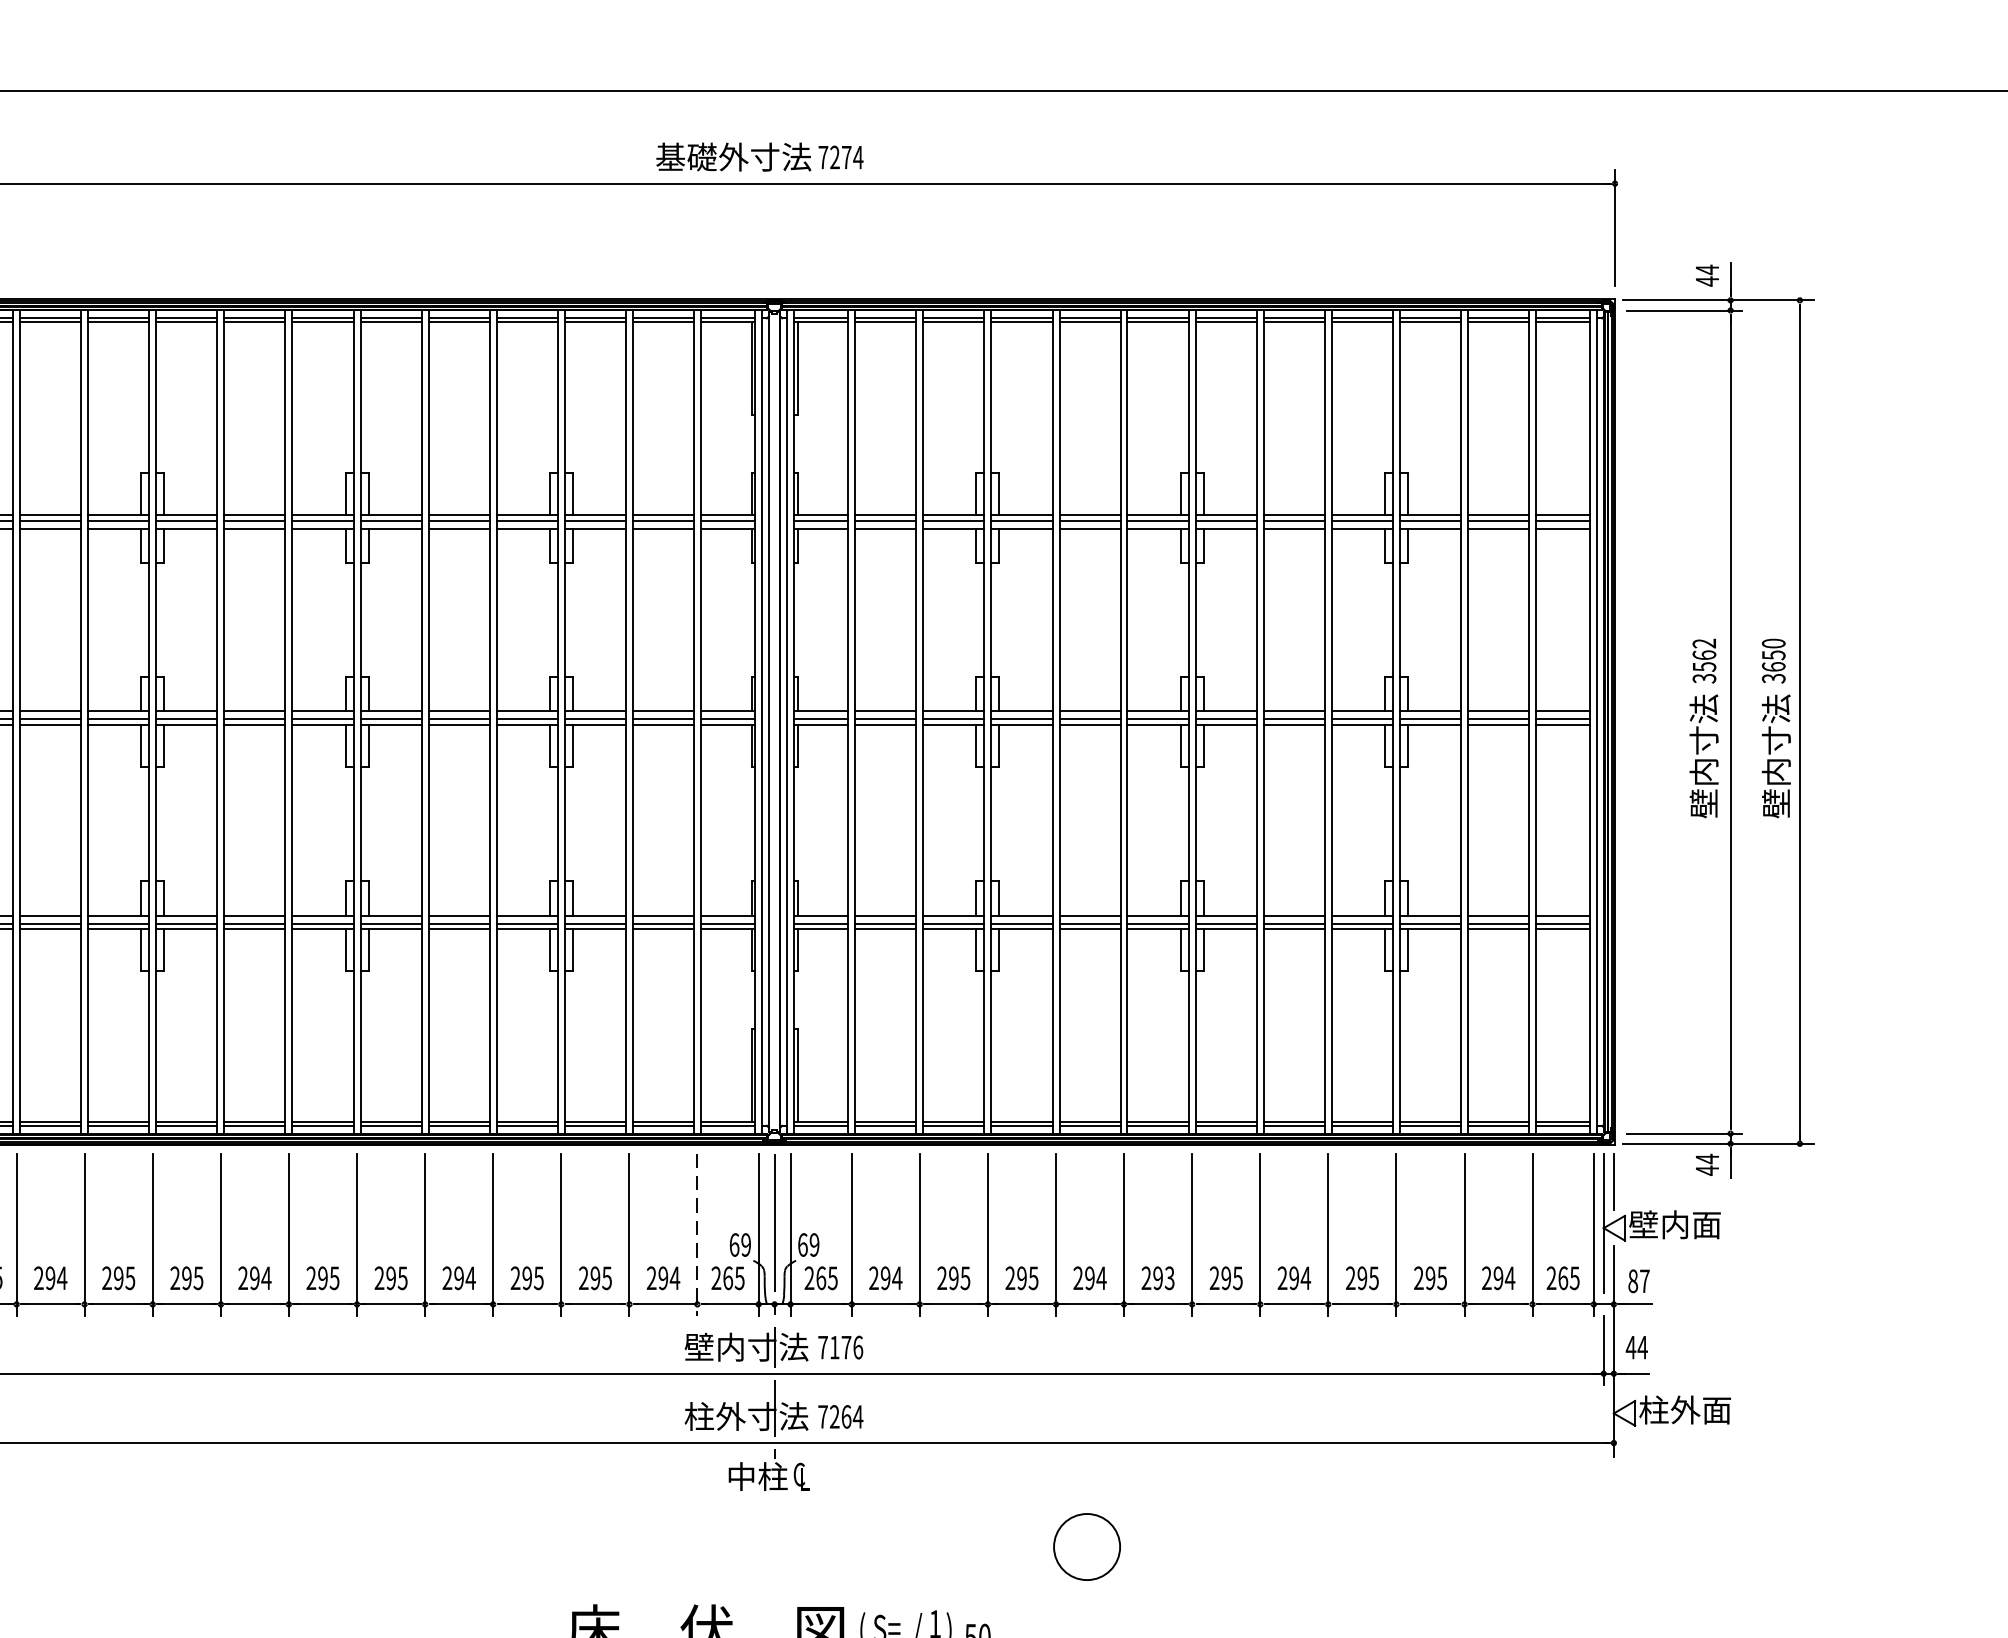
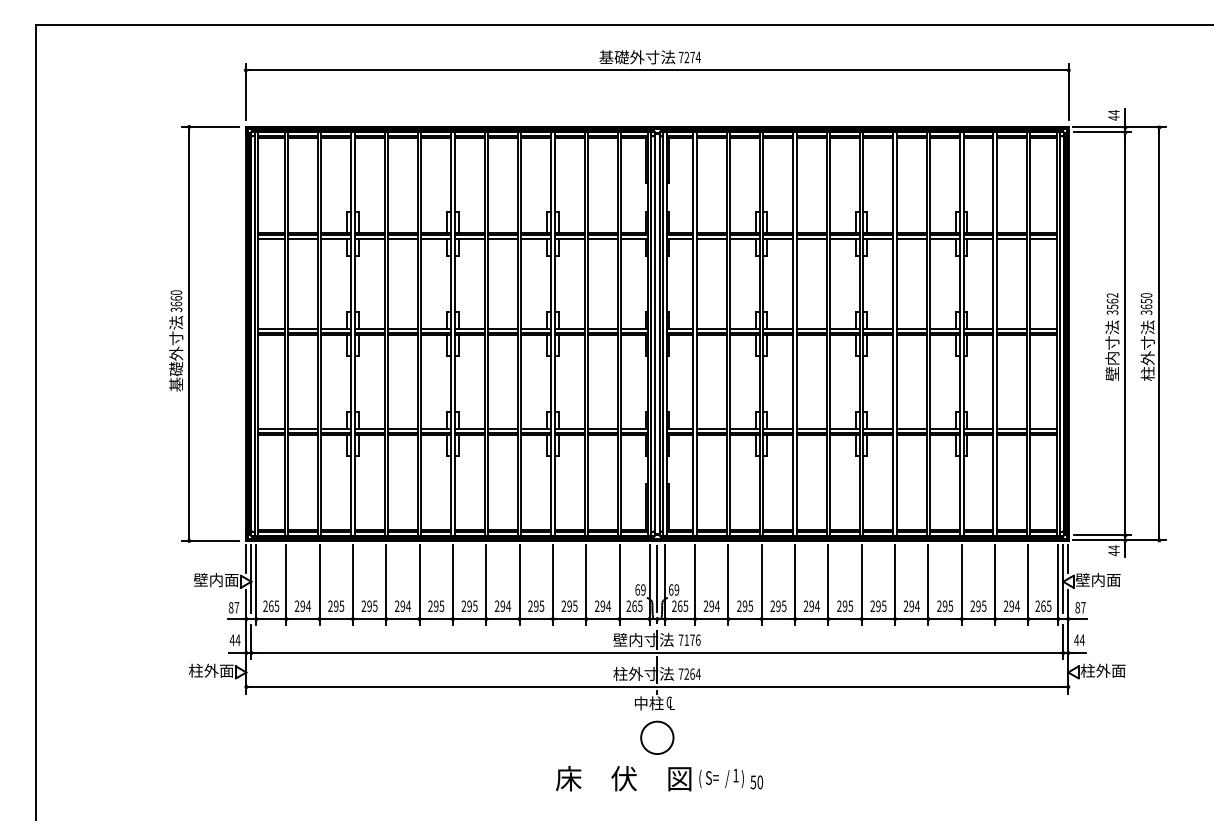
text: (1775, 786) -> (1147, 365), 壁内寸法 -> 柱外寸法
line: (697, 1233) -> (619, 584), dashed -> solid
text: (1169, 1276) -> (850, 605), 293 -> 295
circle: (1087, 1546) -> (657, 737), moved

